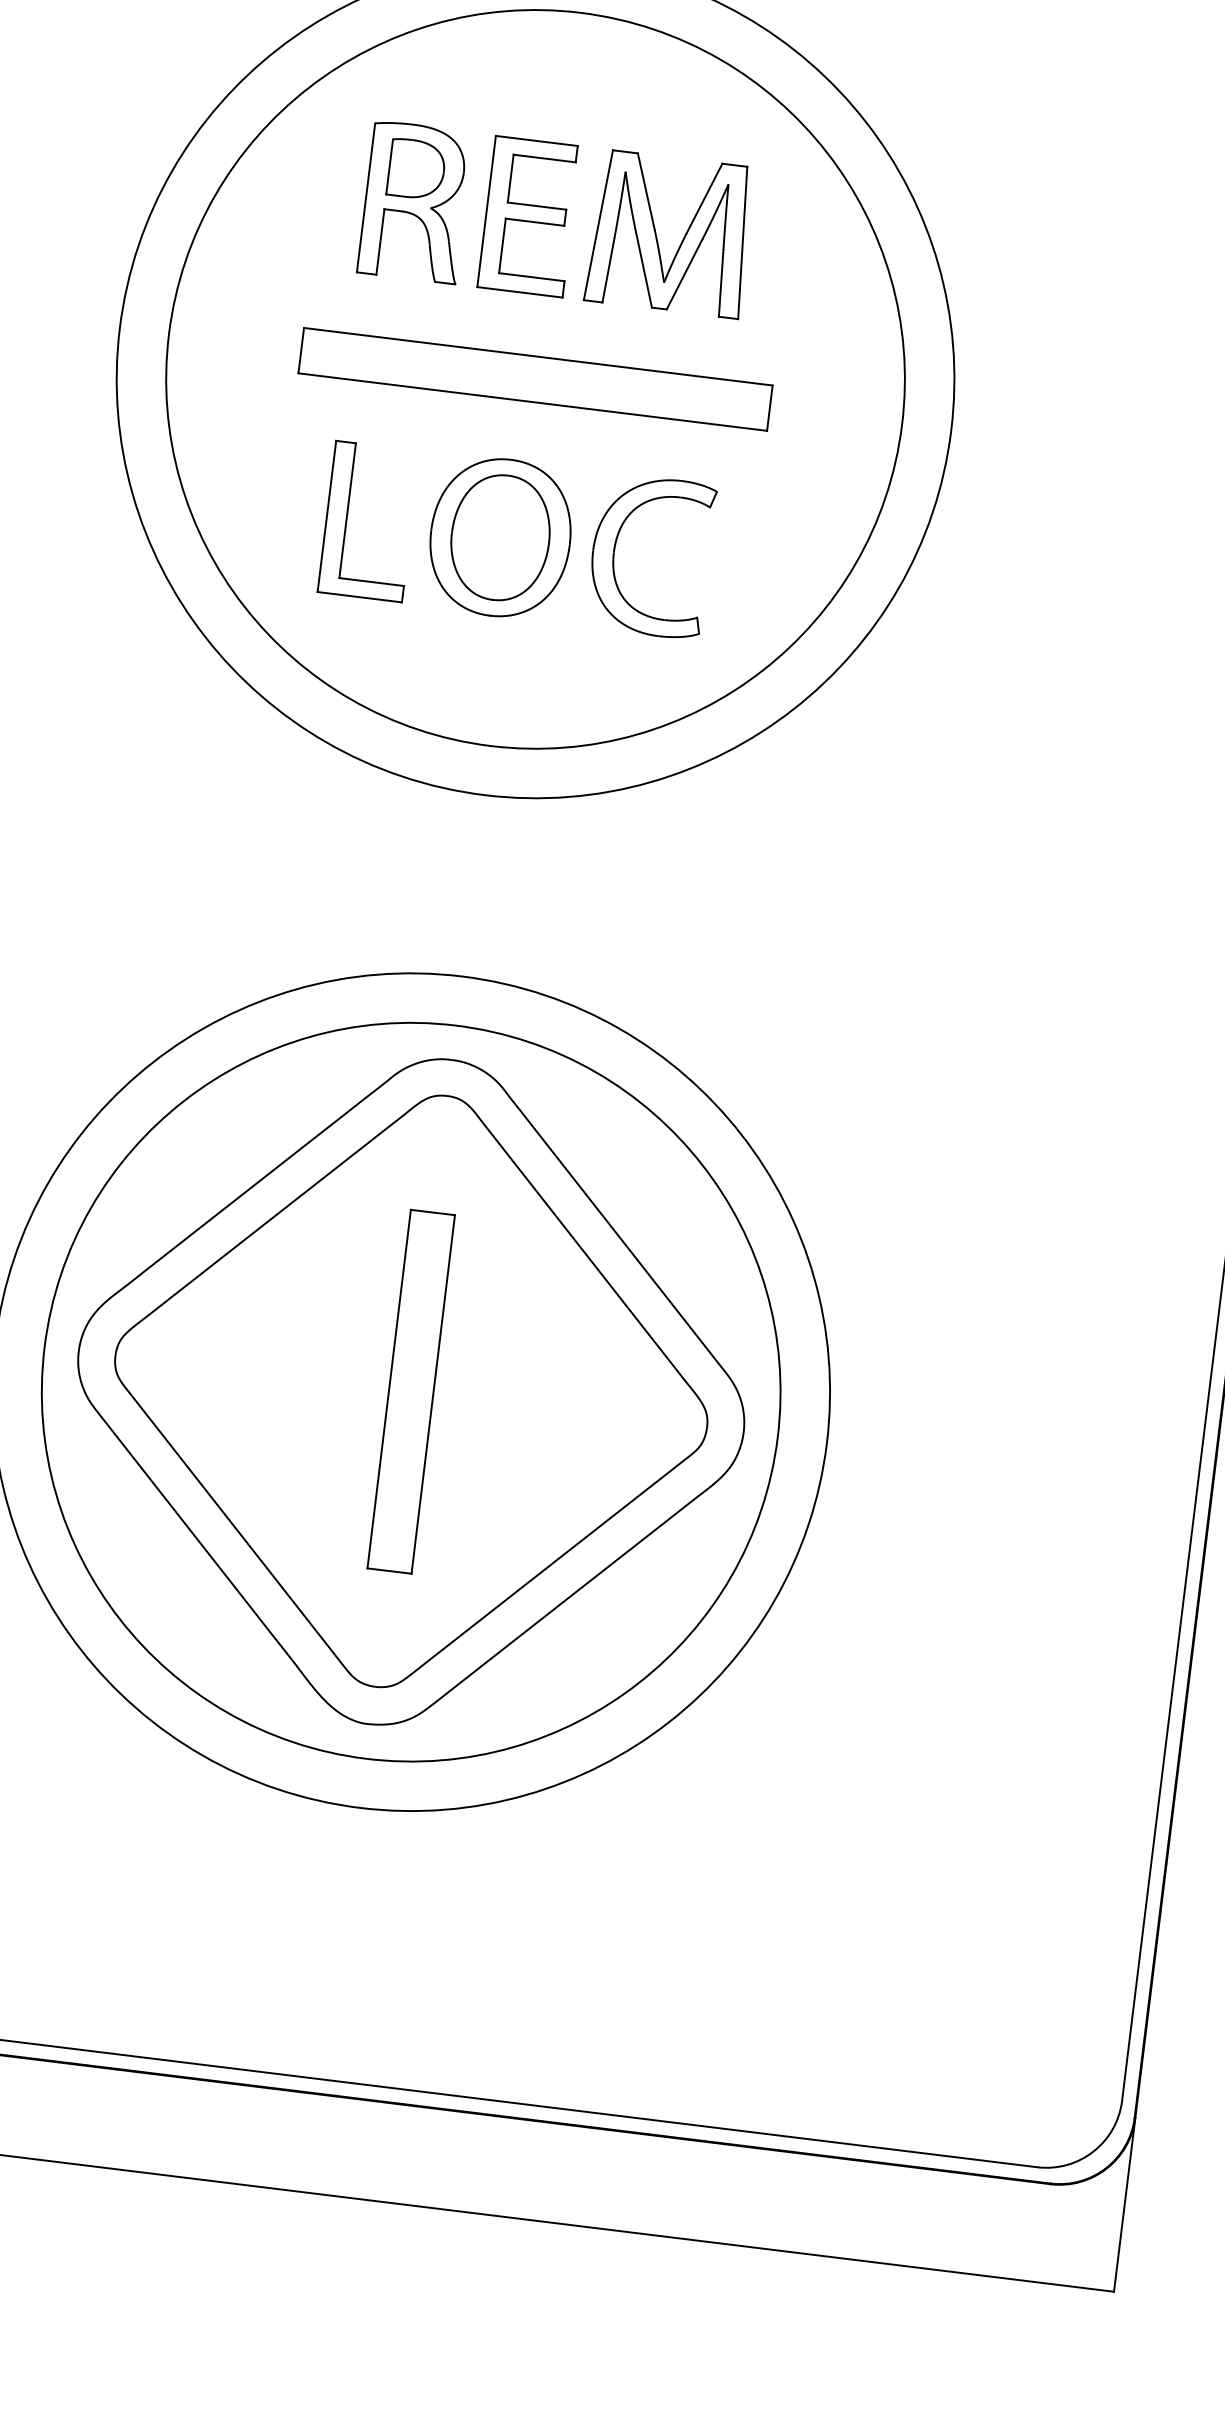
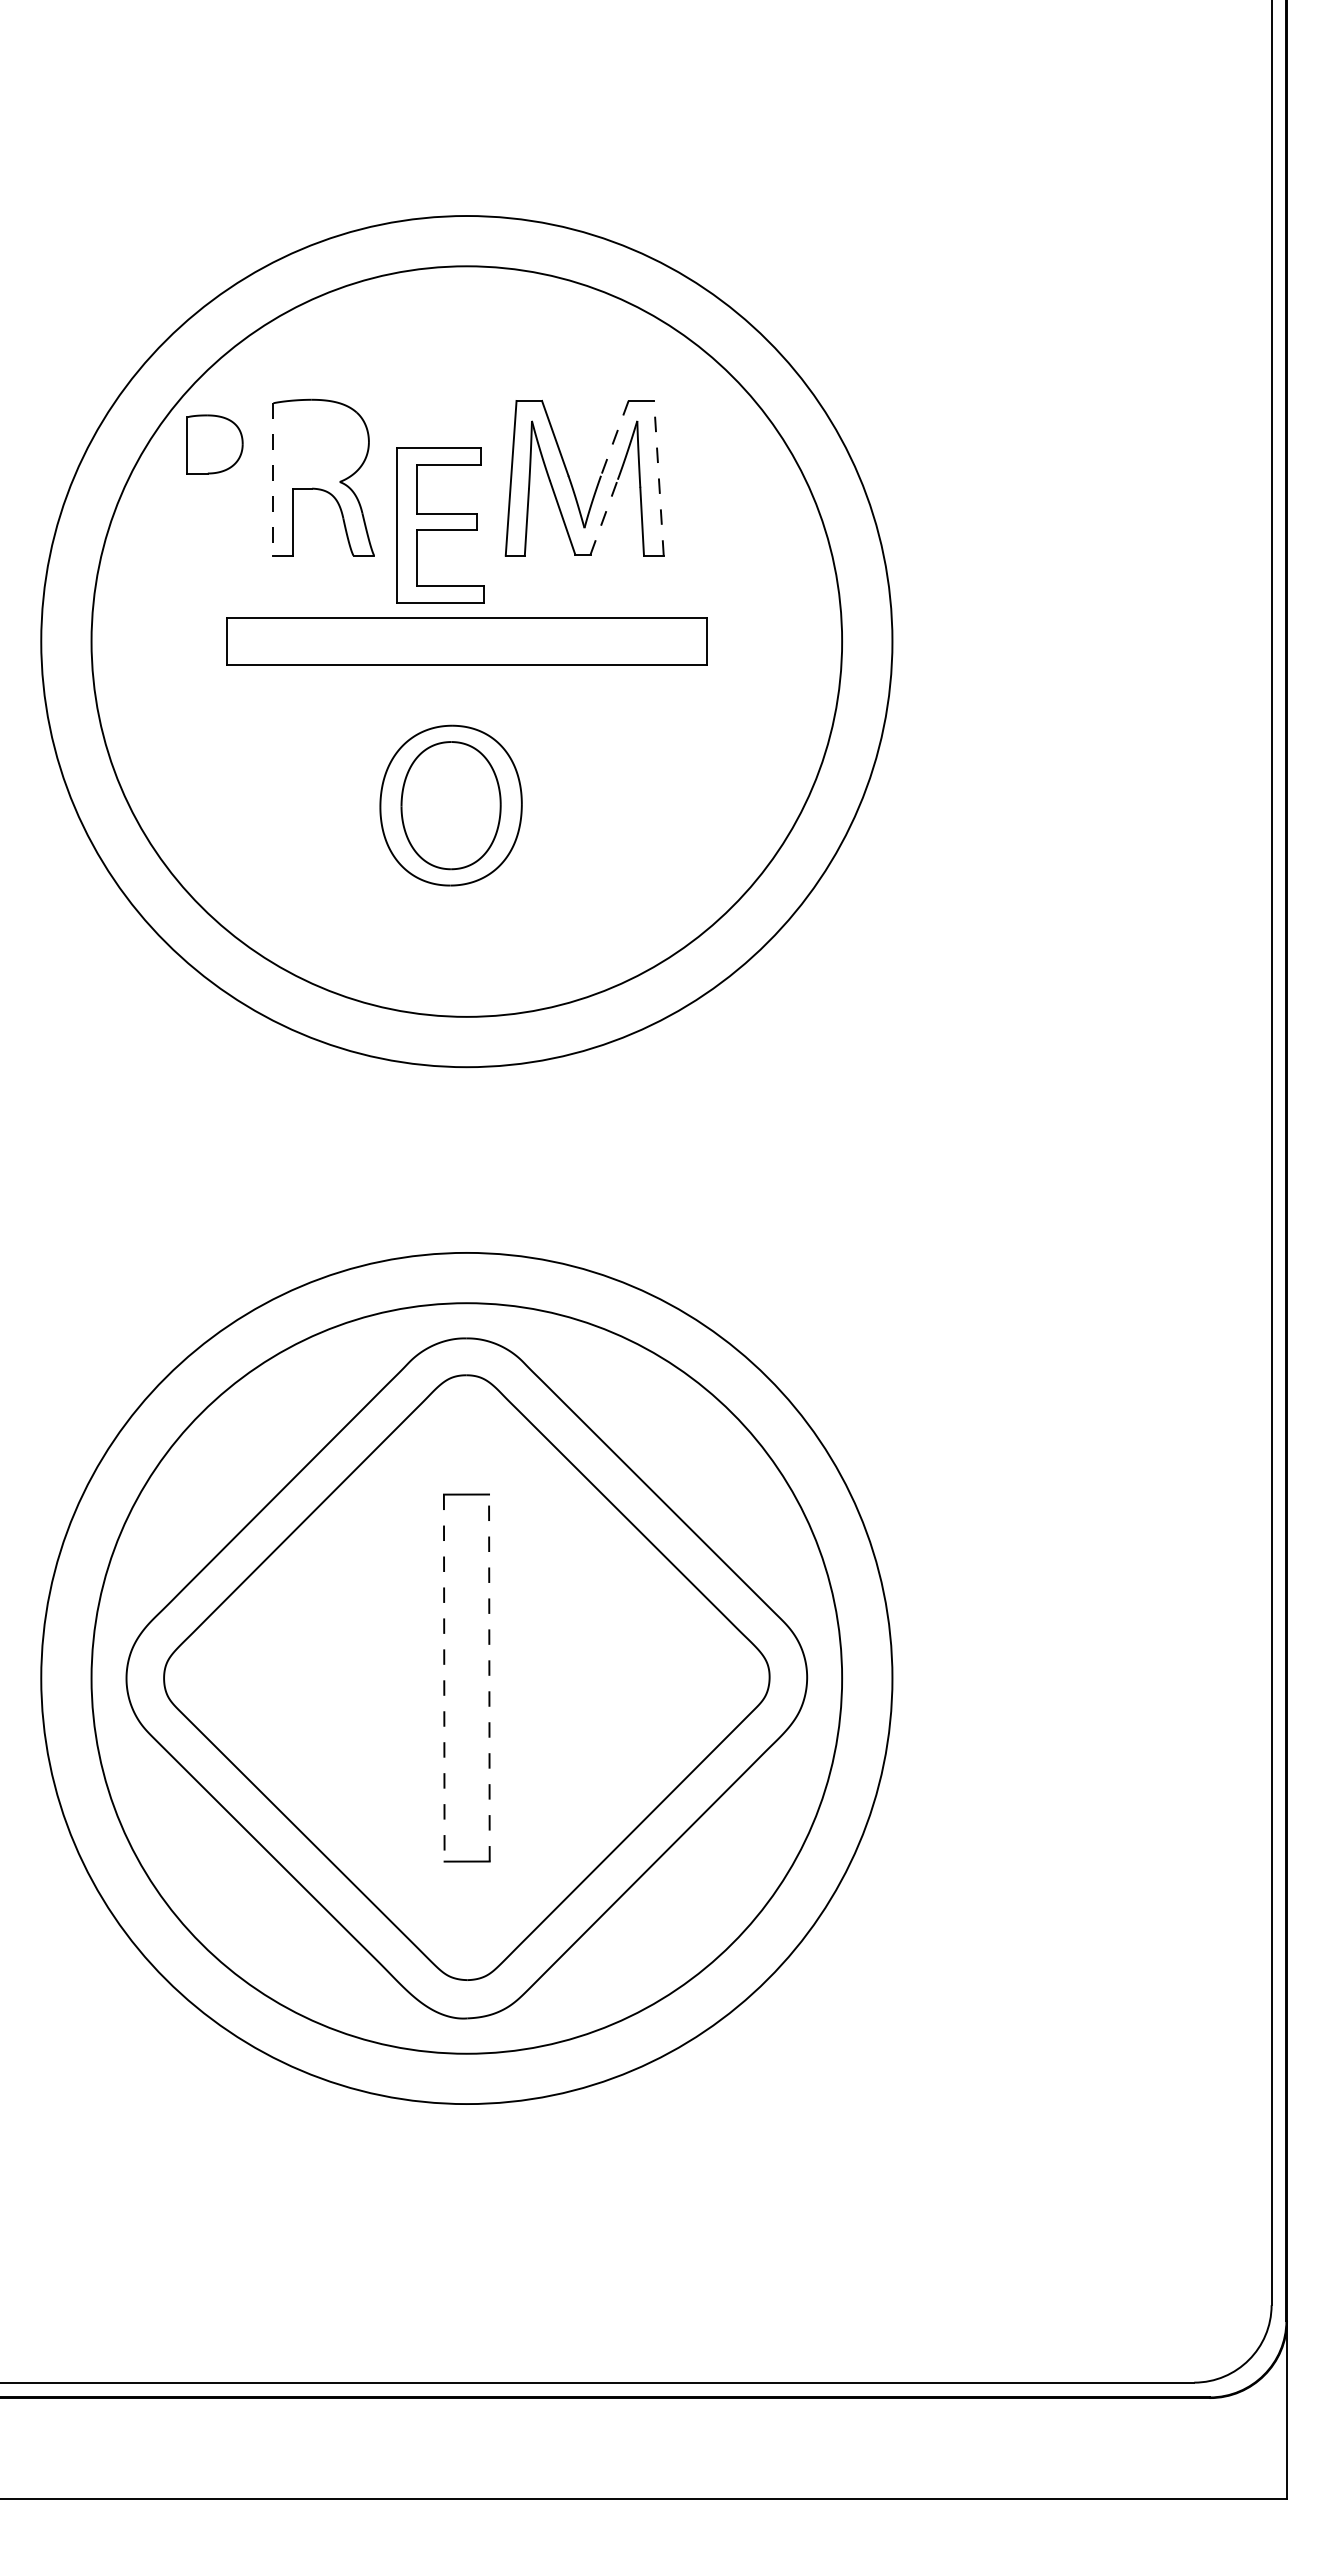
part: (416, 169) -> (214, 444), moved
line: (366, 197) -> (273, 479), solid -> dashed
line: (704, 198) -> (614, 438), solid -> dashed
part: (529, 216) -> (440, 525), moved
line: (742, 243) -> (658, 478), solid -> dashed
line: (684, 274) -> (604, 517), solid -> dashed
part: (347, 518) -> (294, 805), removed
part: (615, 551) -> (568, 805), removed
line: (389, 1389) -> (444, 1678), solid -> dashed
line: (433, 1393) -> (489, 1677), solid -> dashed

